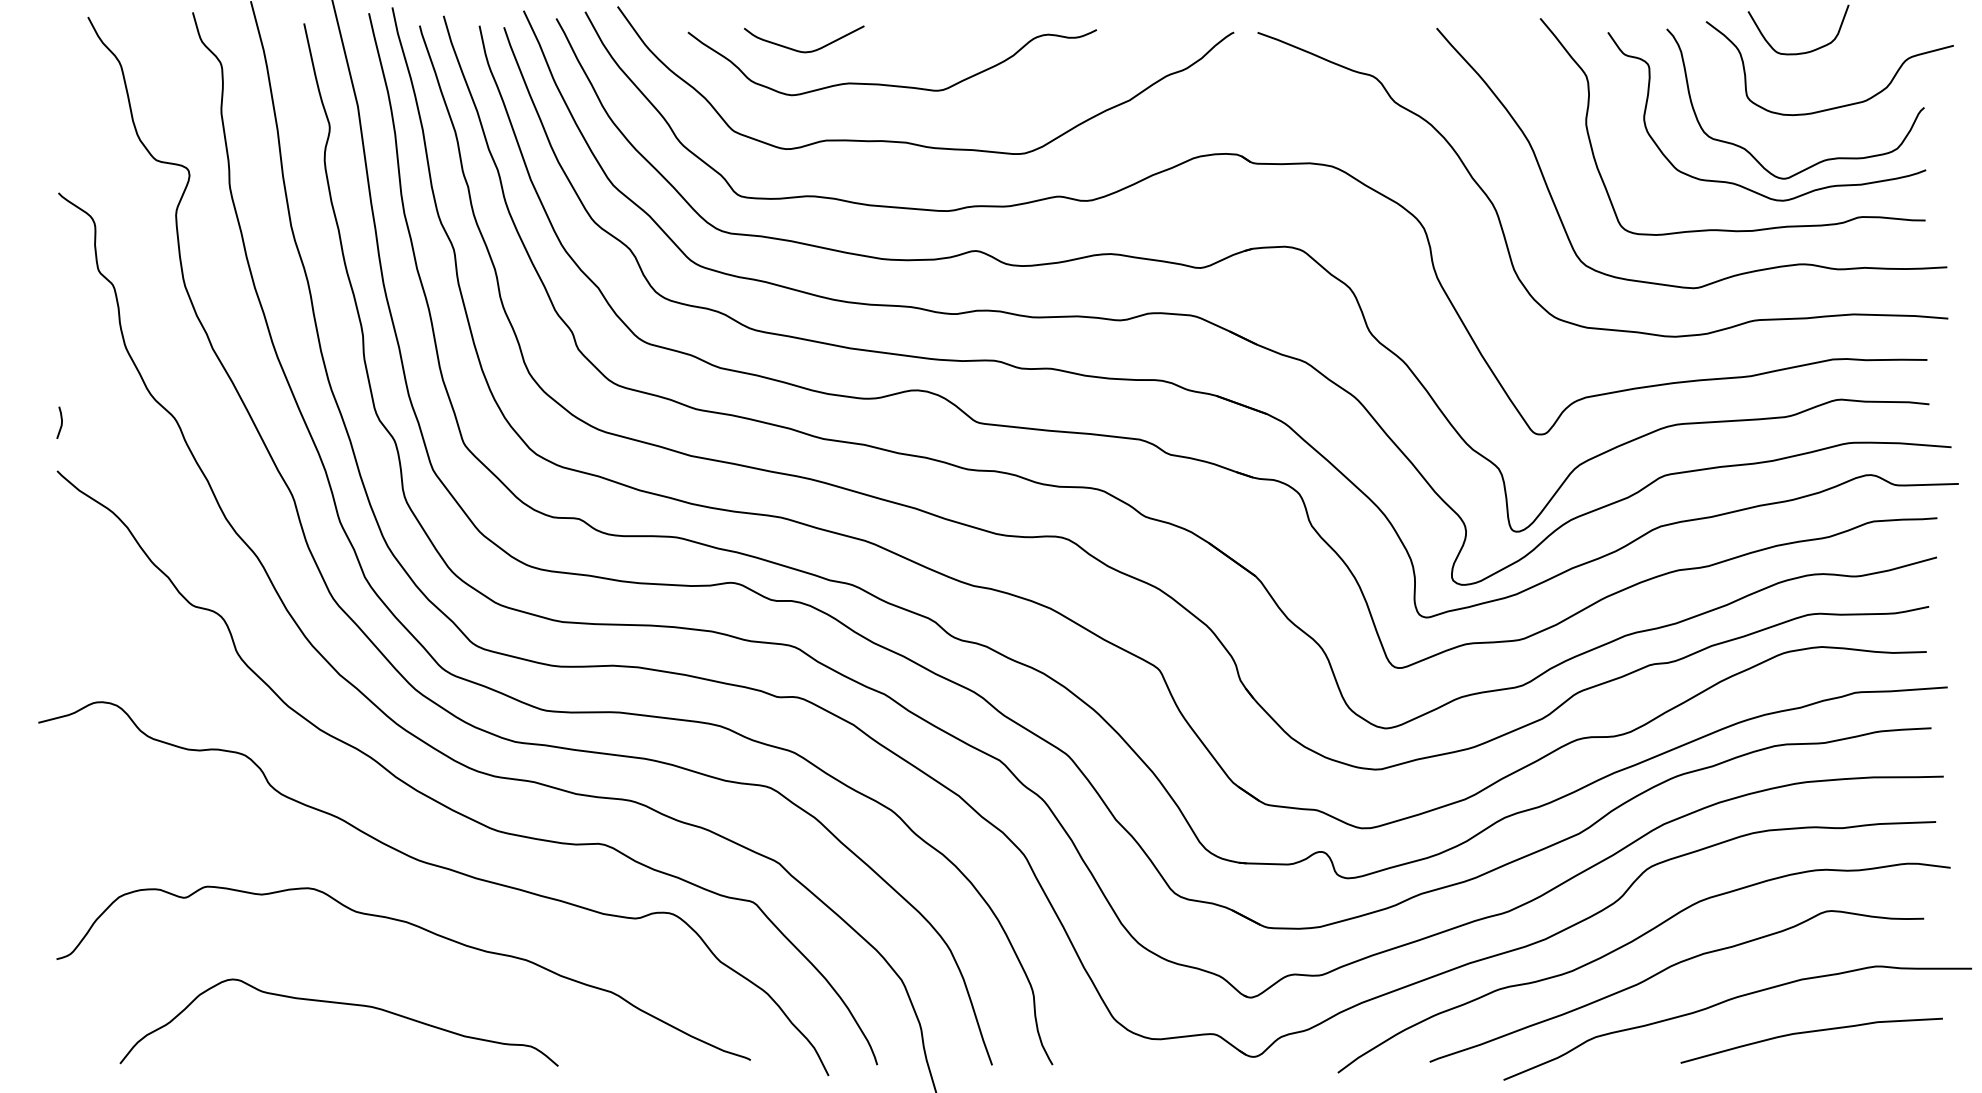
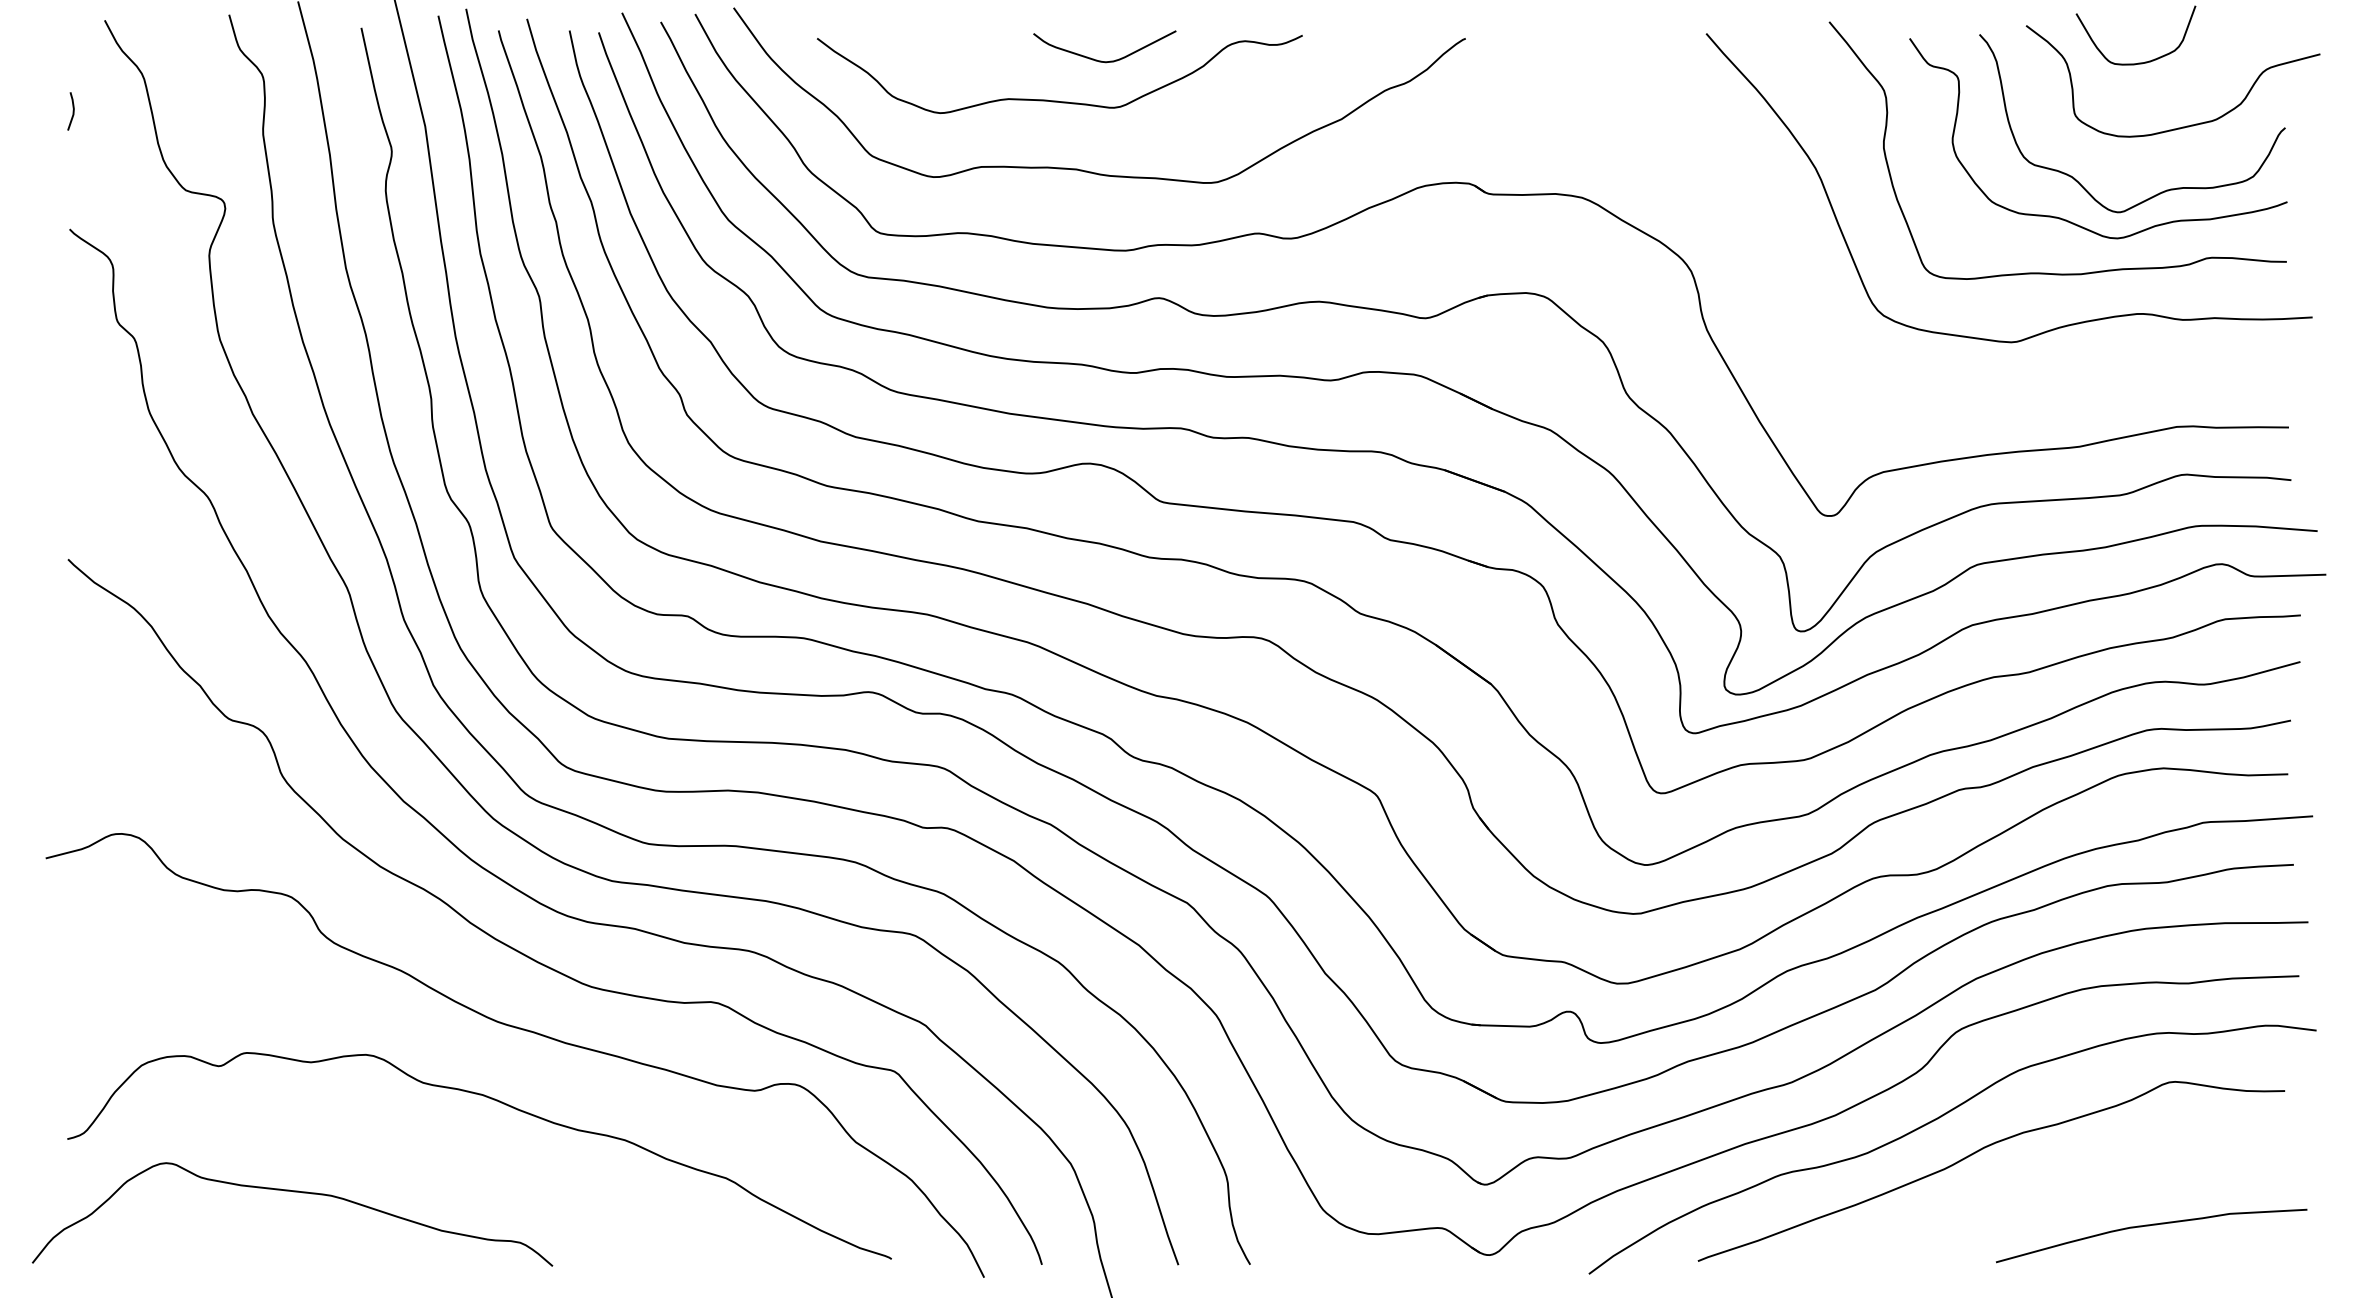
curve: (800, 50) -> (1100, 60), moved
curve: (1500, 219) -> (1782, 260), removed
line: (61, 422) -> (73, 111), moved
curve: (1730, 1000) -> (2055, 1188), removed
curve: (341, 1004) -> (295, 1192), moved

